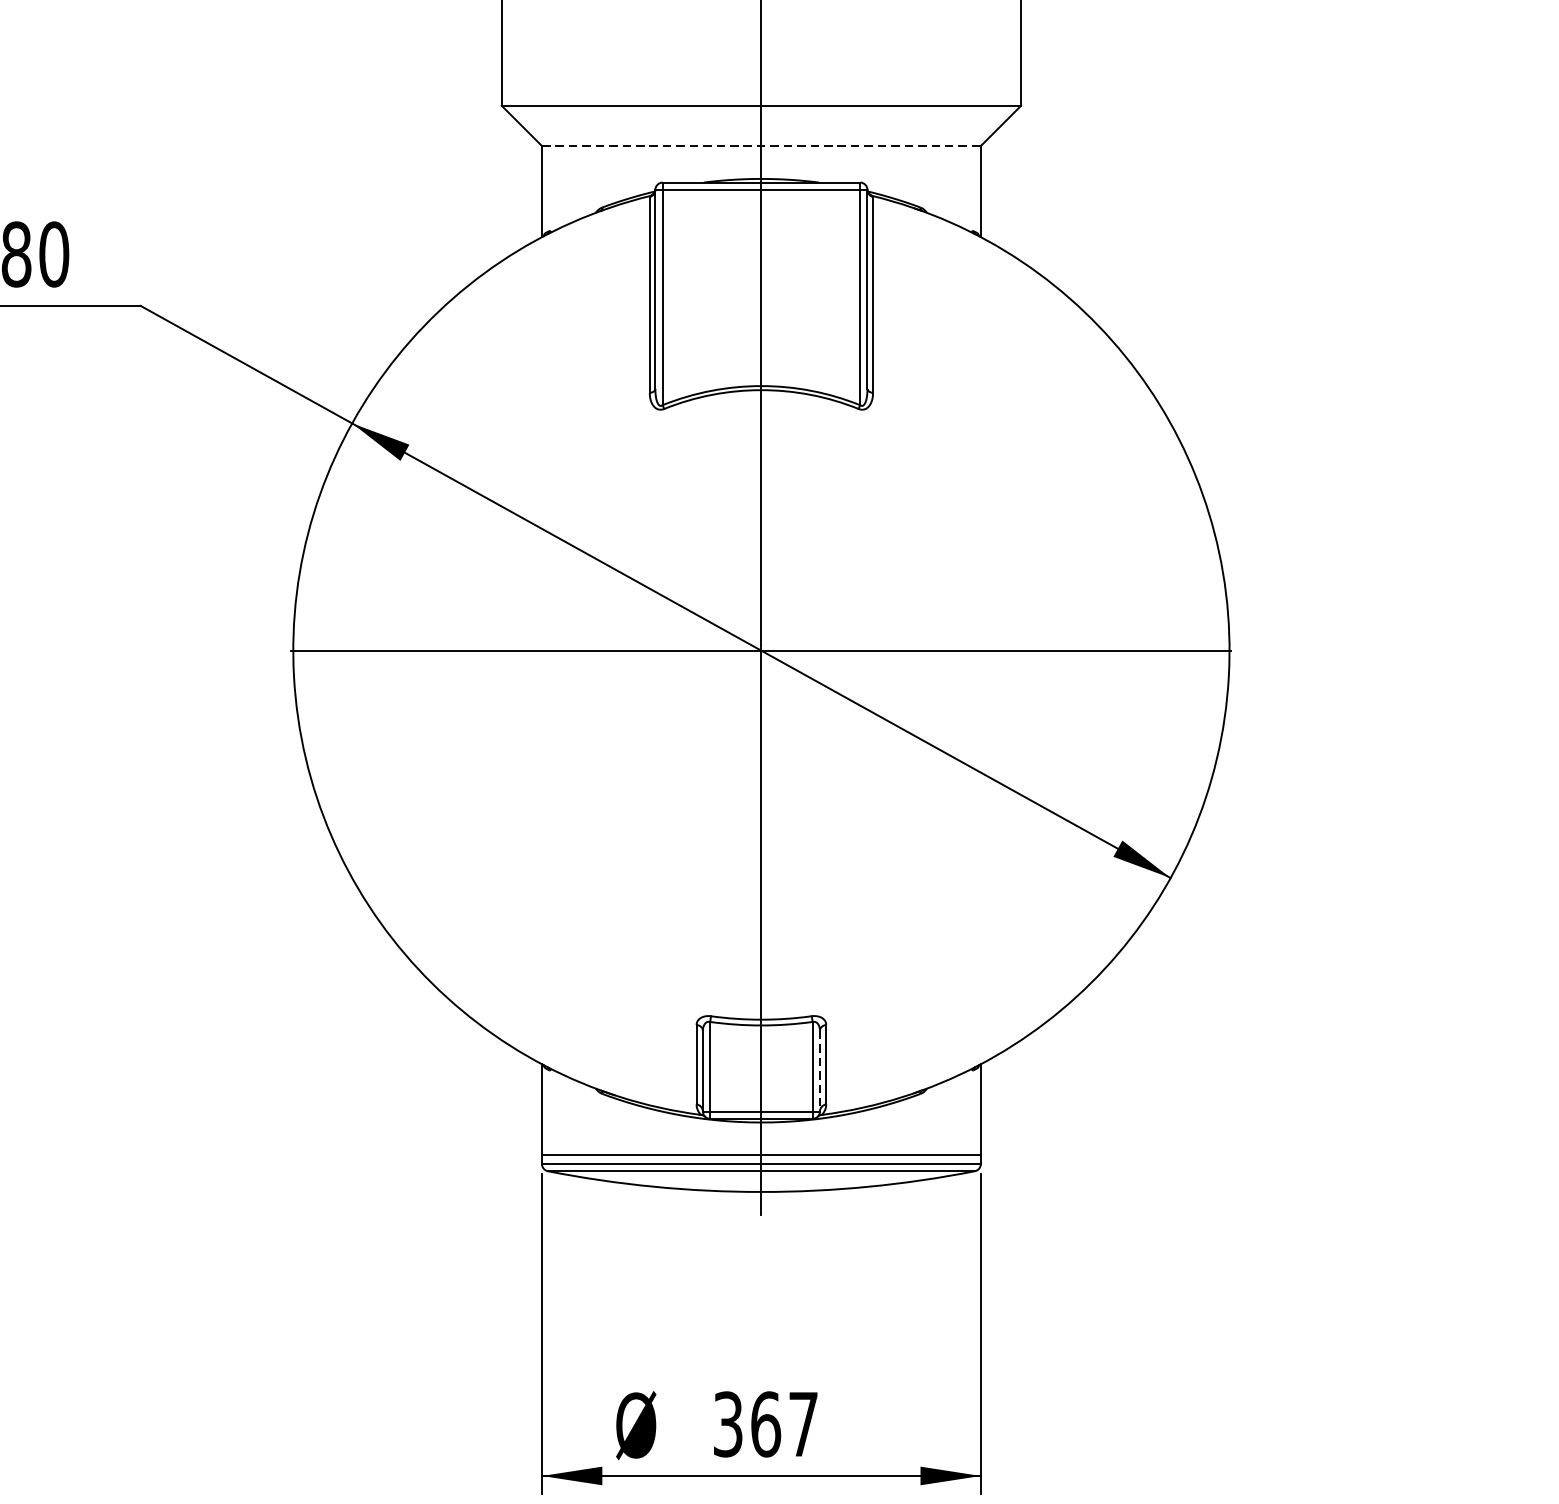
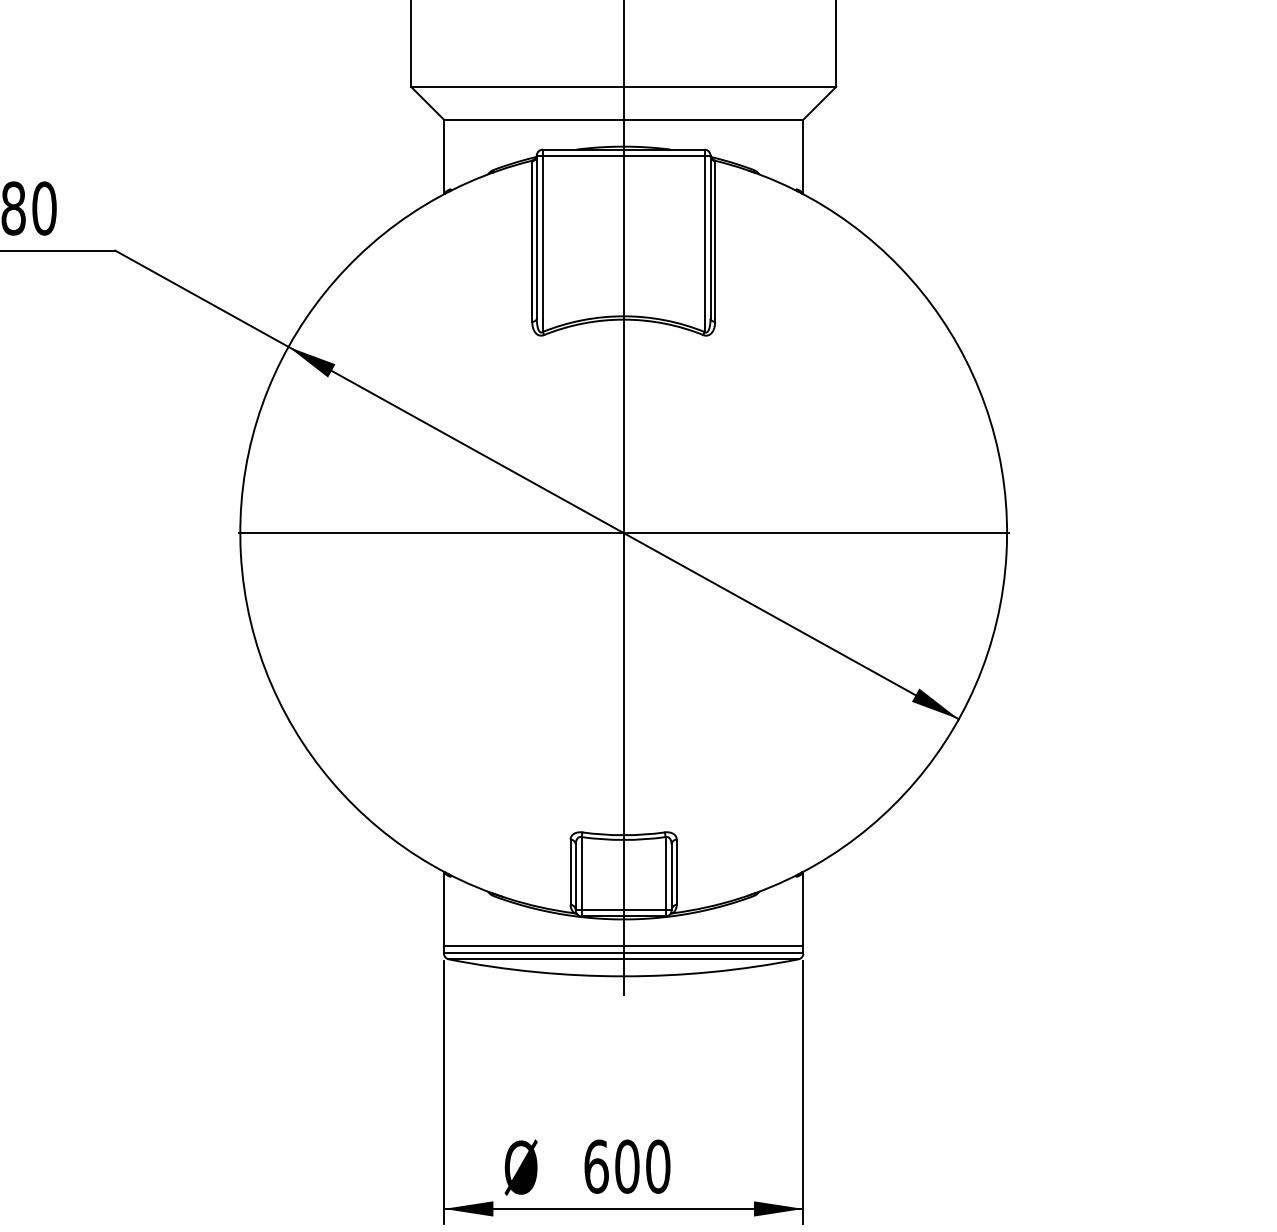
line: (761, 145) -> (623, 119), dashed -> solid
line: (819, 1071) -> (671, 877), dashed -> solid
text: (766, 1424) -> (627, 1166), 367 -> 600

